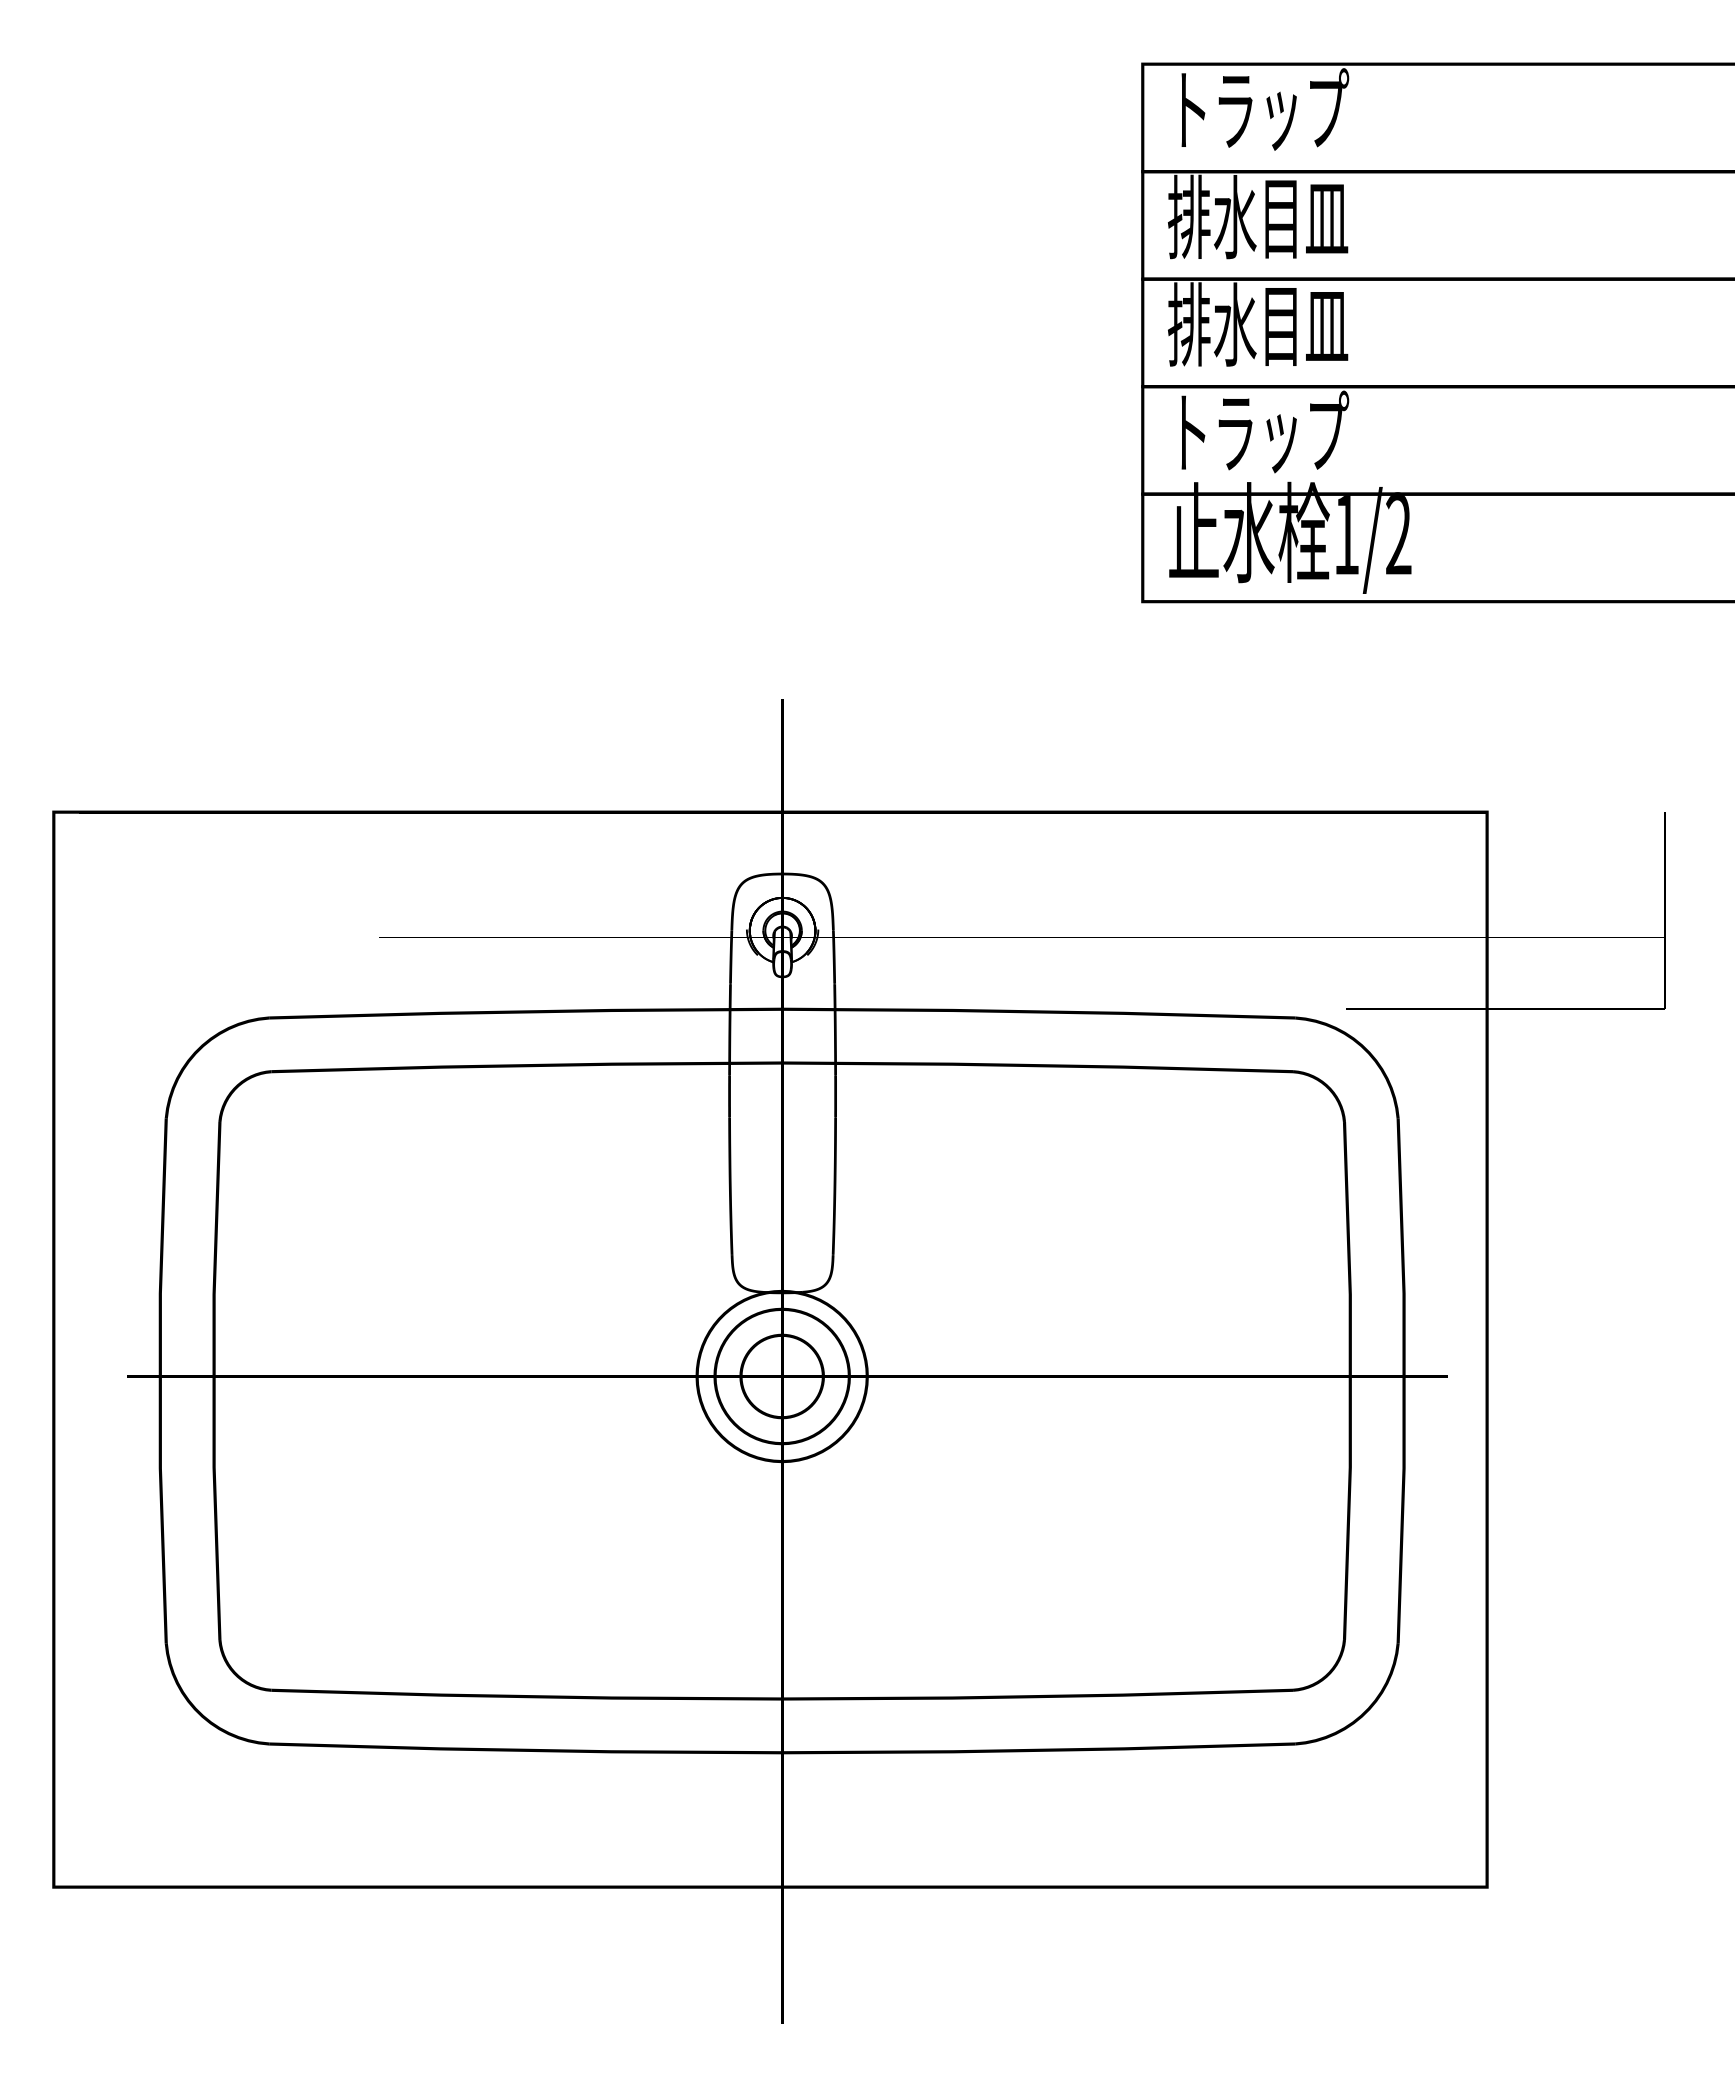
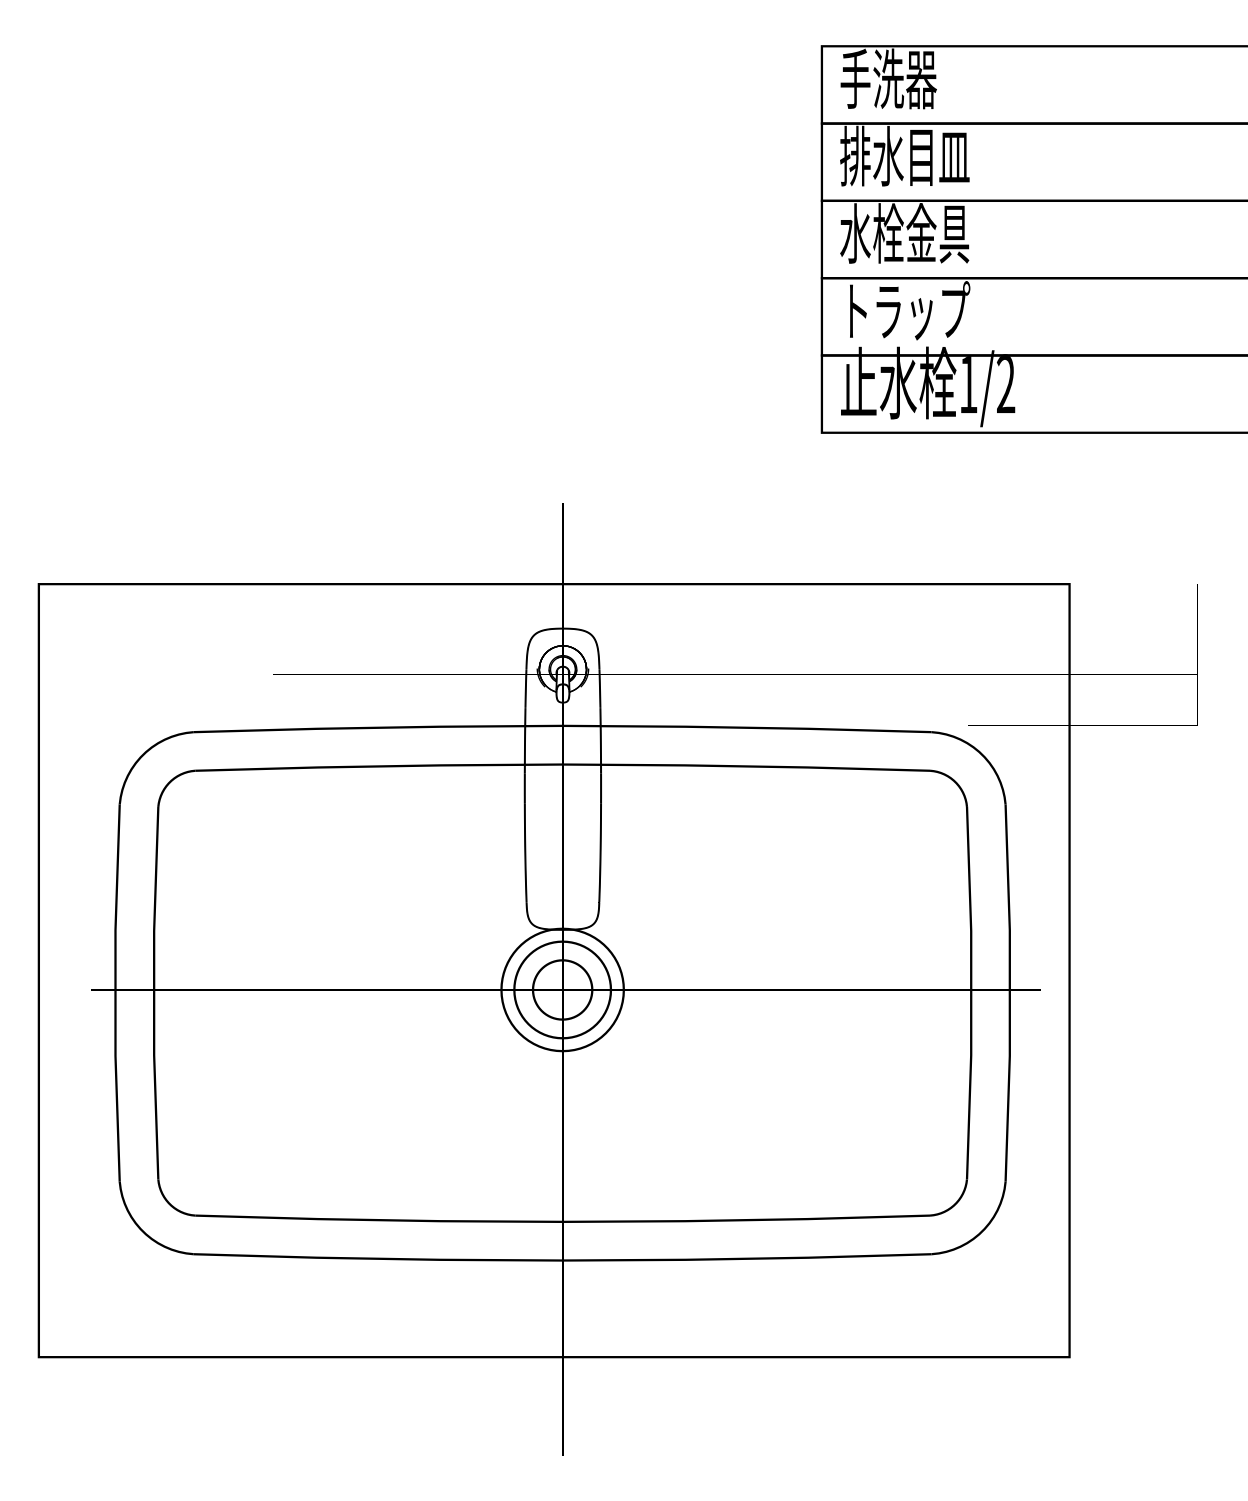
text: (1258, 109) -> (905, 78), トラップ -> 手洗器
text: (1257, 324) -> (904, 233), 排水目皿 -> 水栓金具

